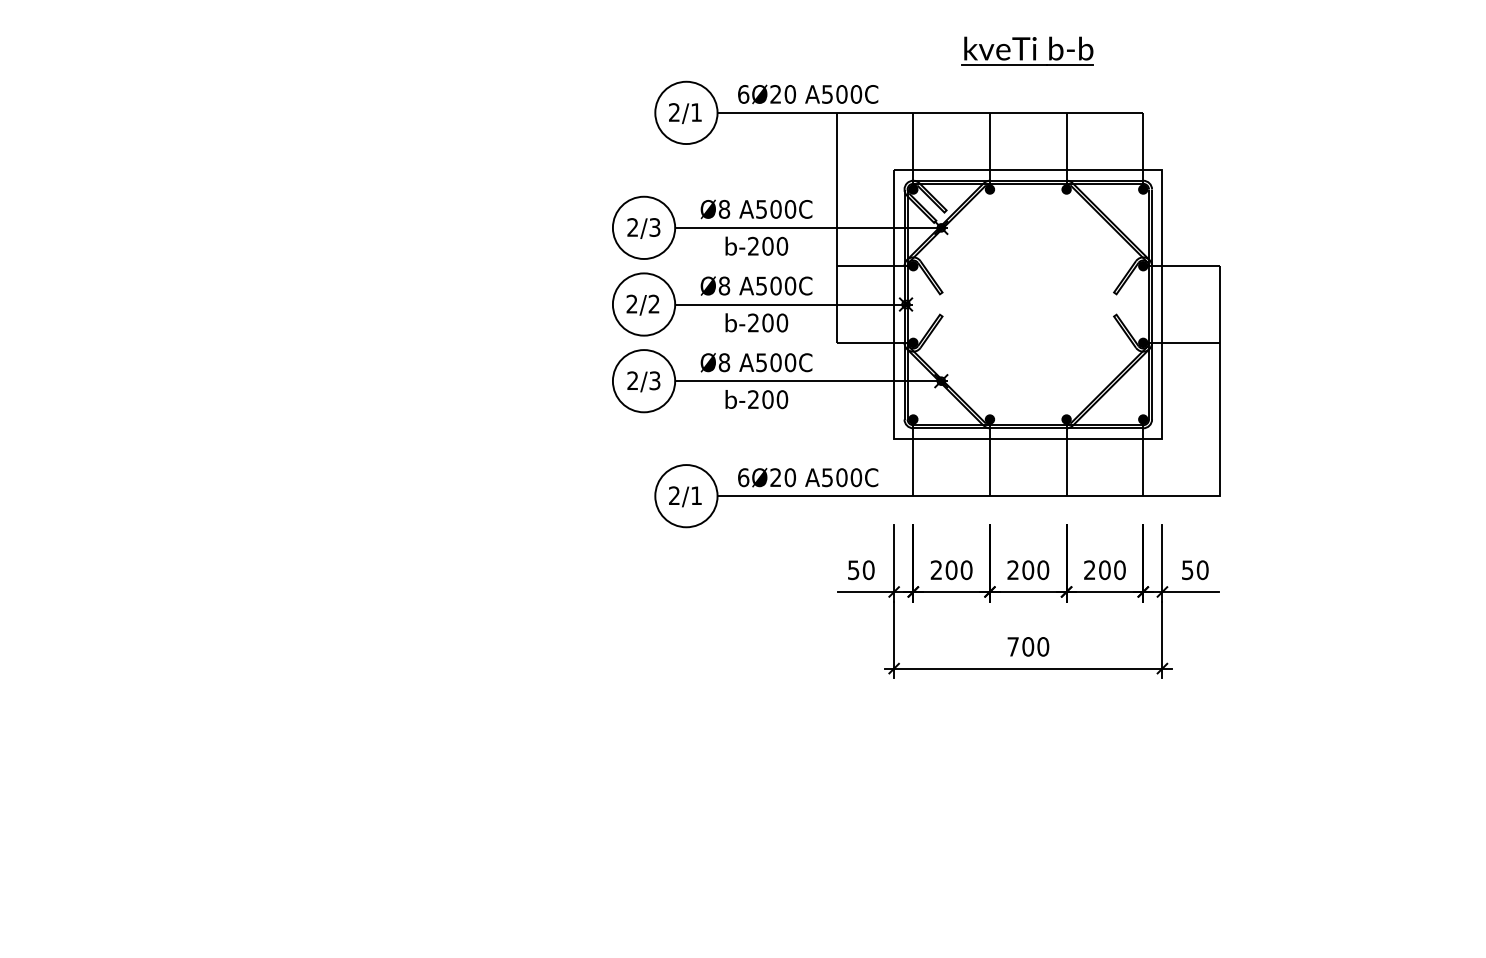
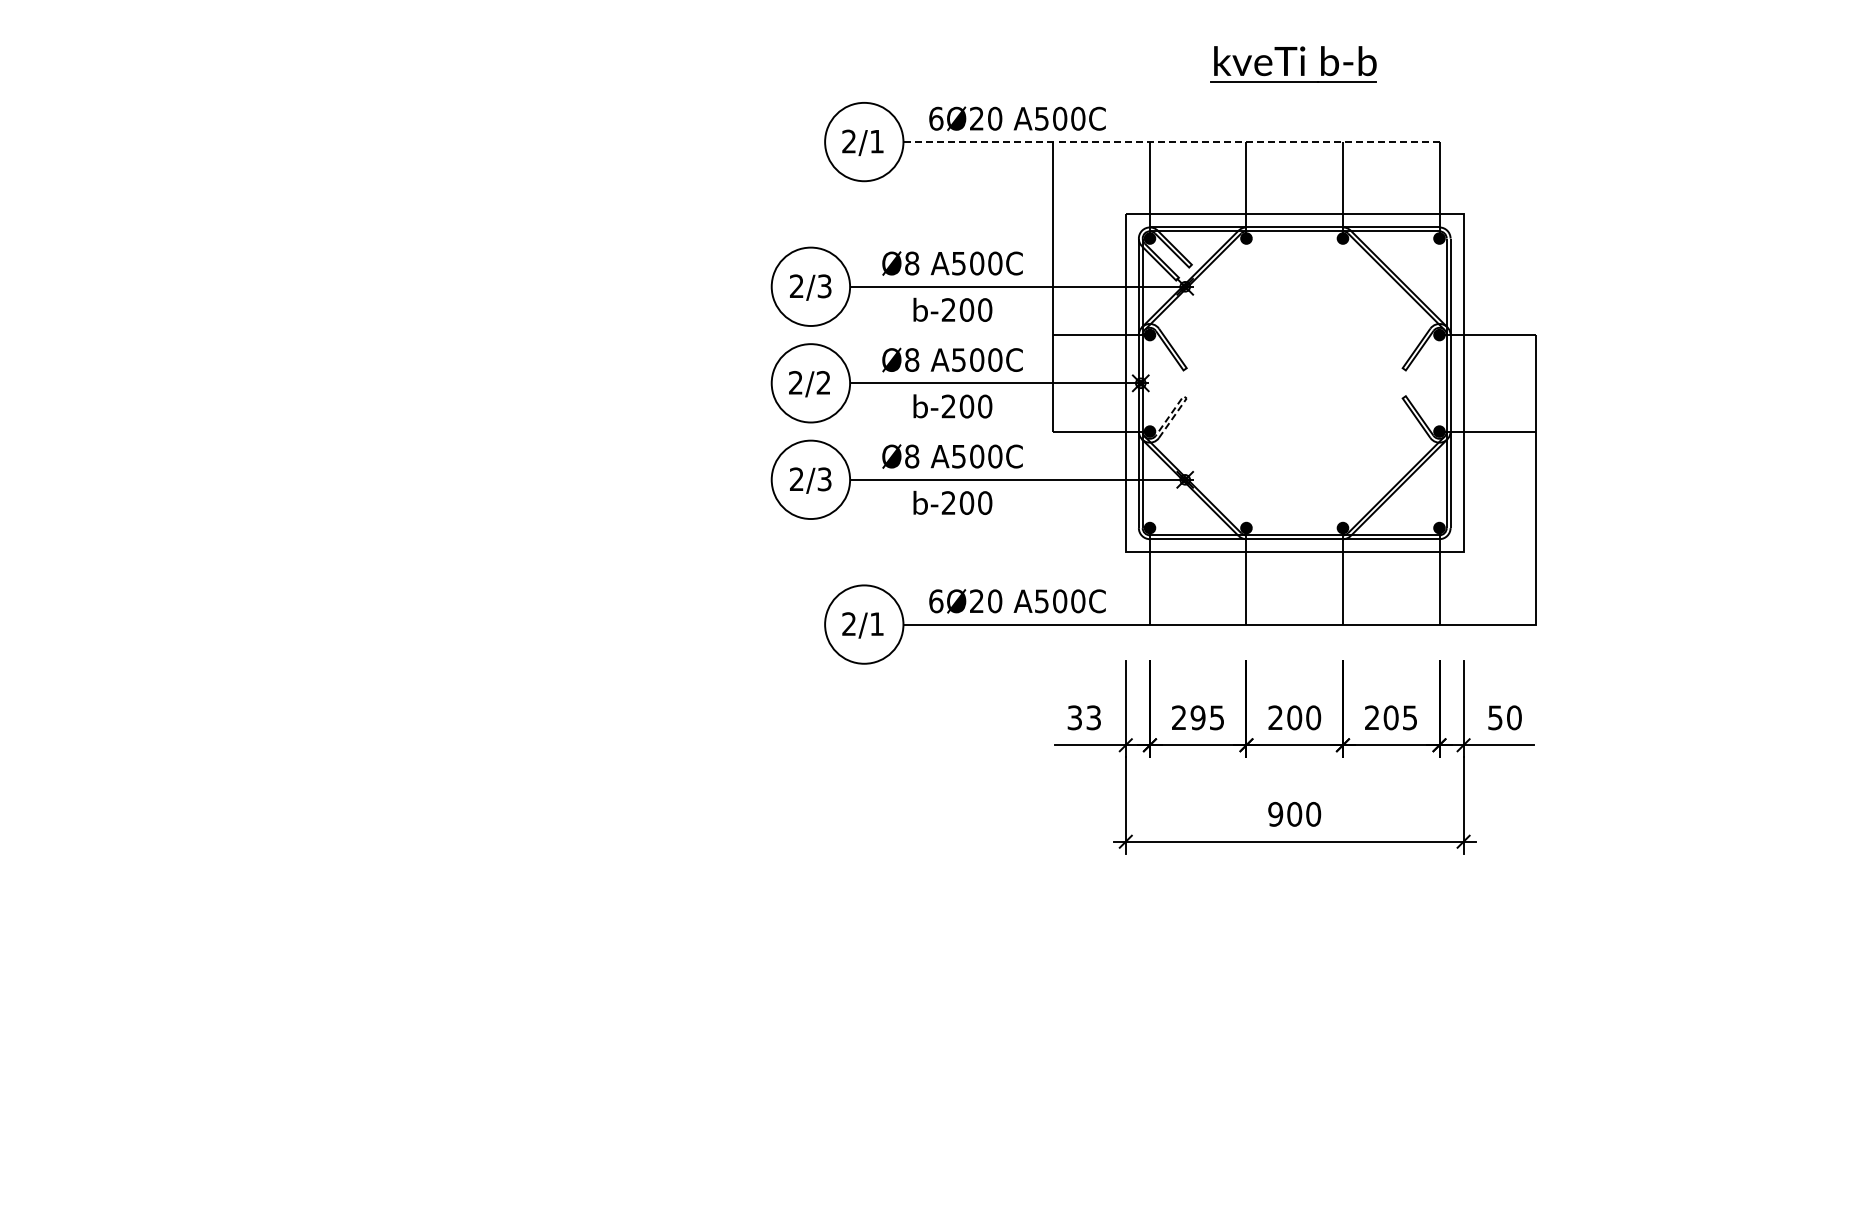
line: (929, 113) -> (1170, 142), solid -> dashed
line: (941, 315) -> (1185, 397), solid -> dashed
text: (861, 569) -> (1084, 717), 50 -> 33
text: (959, 569) -> (1207, 717), 200 -> 295
text: (1119, 569) -> (1409, 717), 200 -> 205
text: (1013, 646) -> (1275, 813), 700 -> 900

